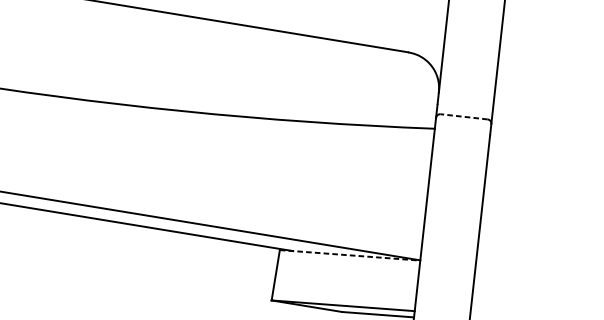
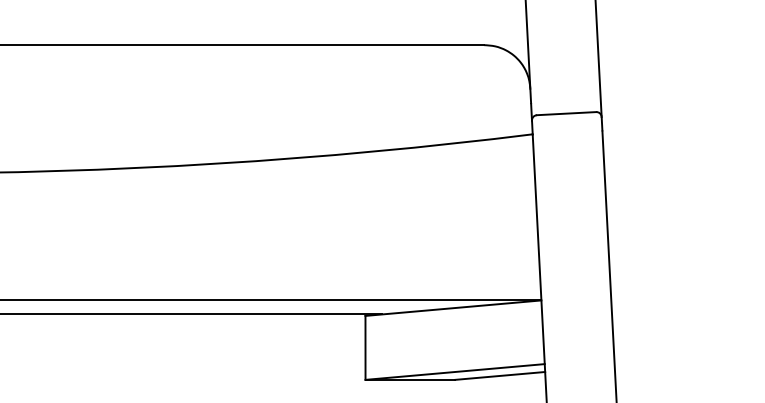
line: (464, 116) -> (566, 113), dashed -> solid
line: (350, 255) -> (453, 308), dashed -> solid

